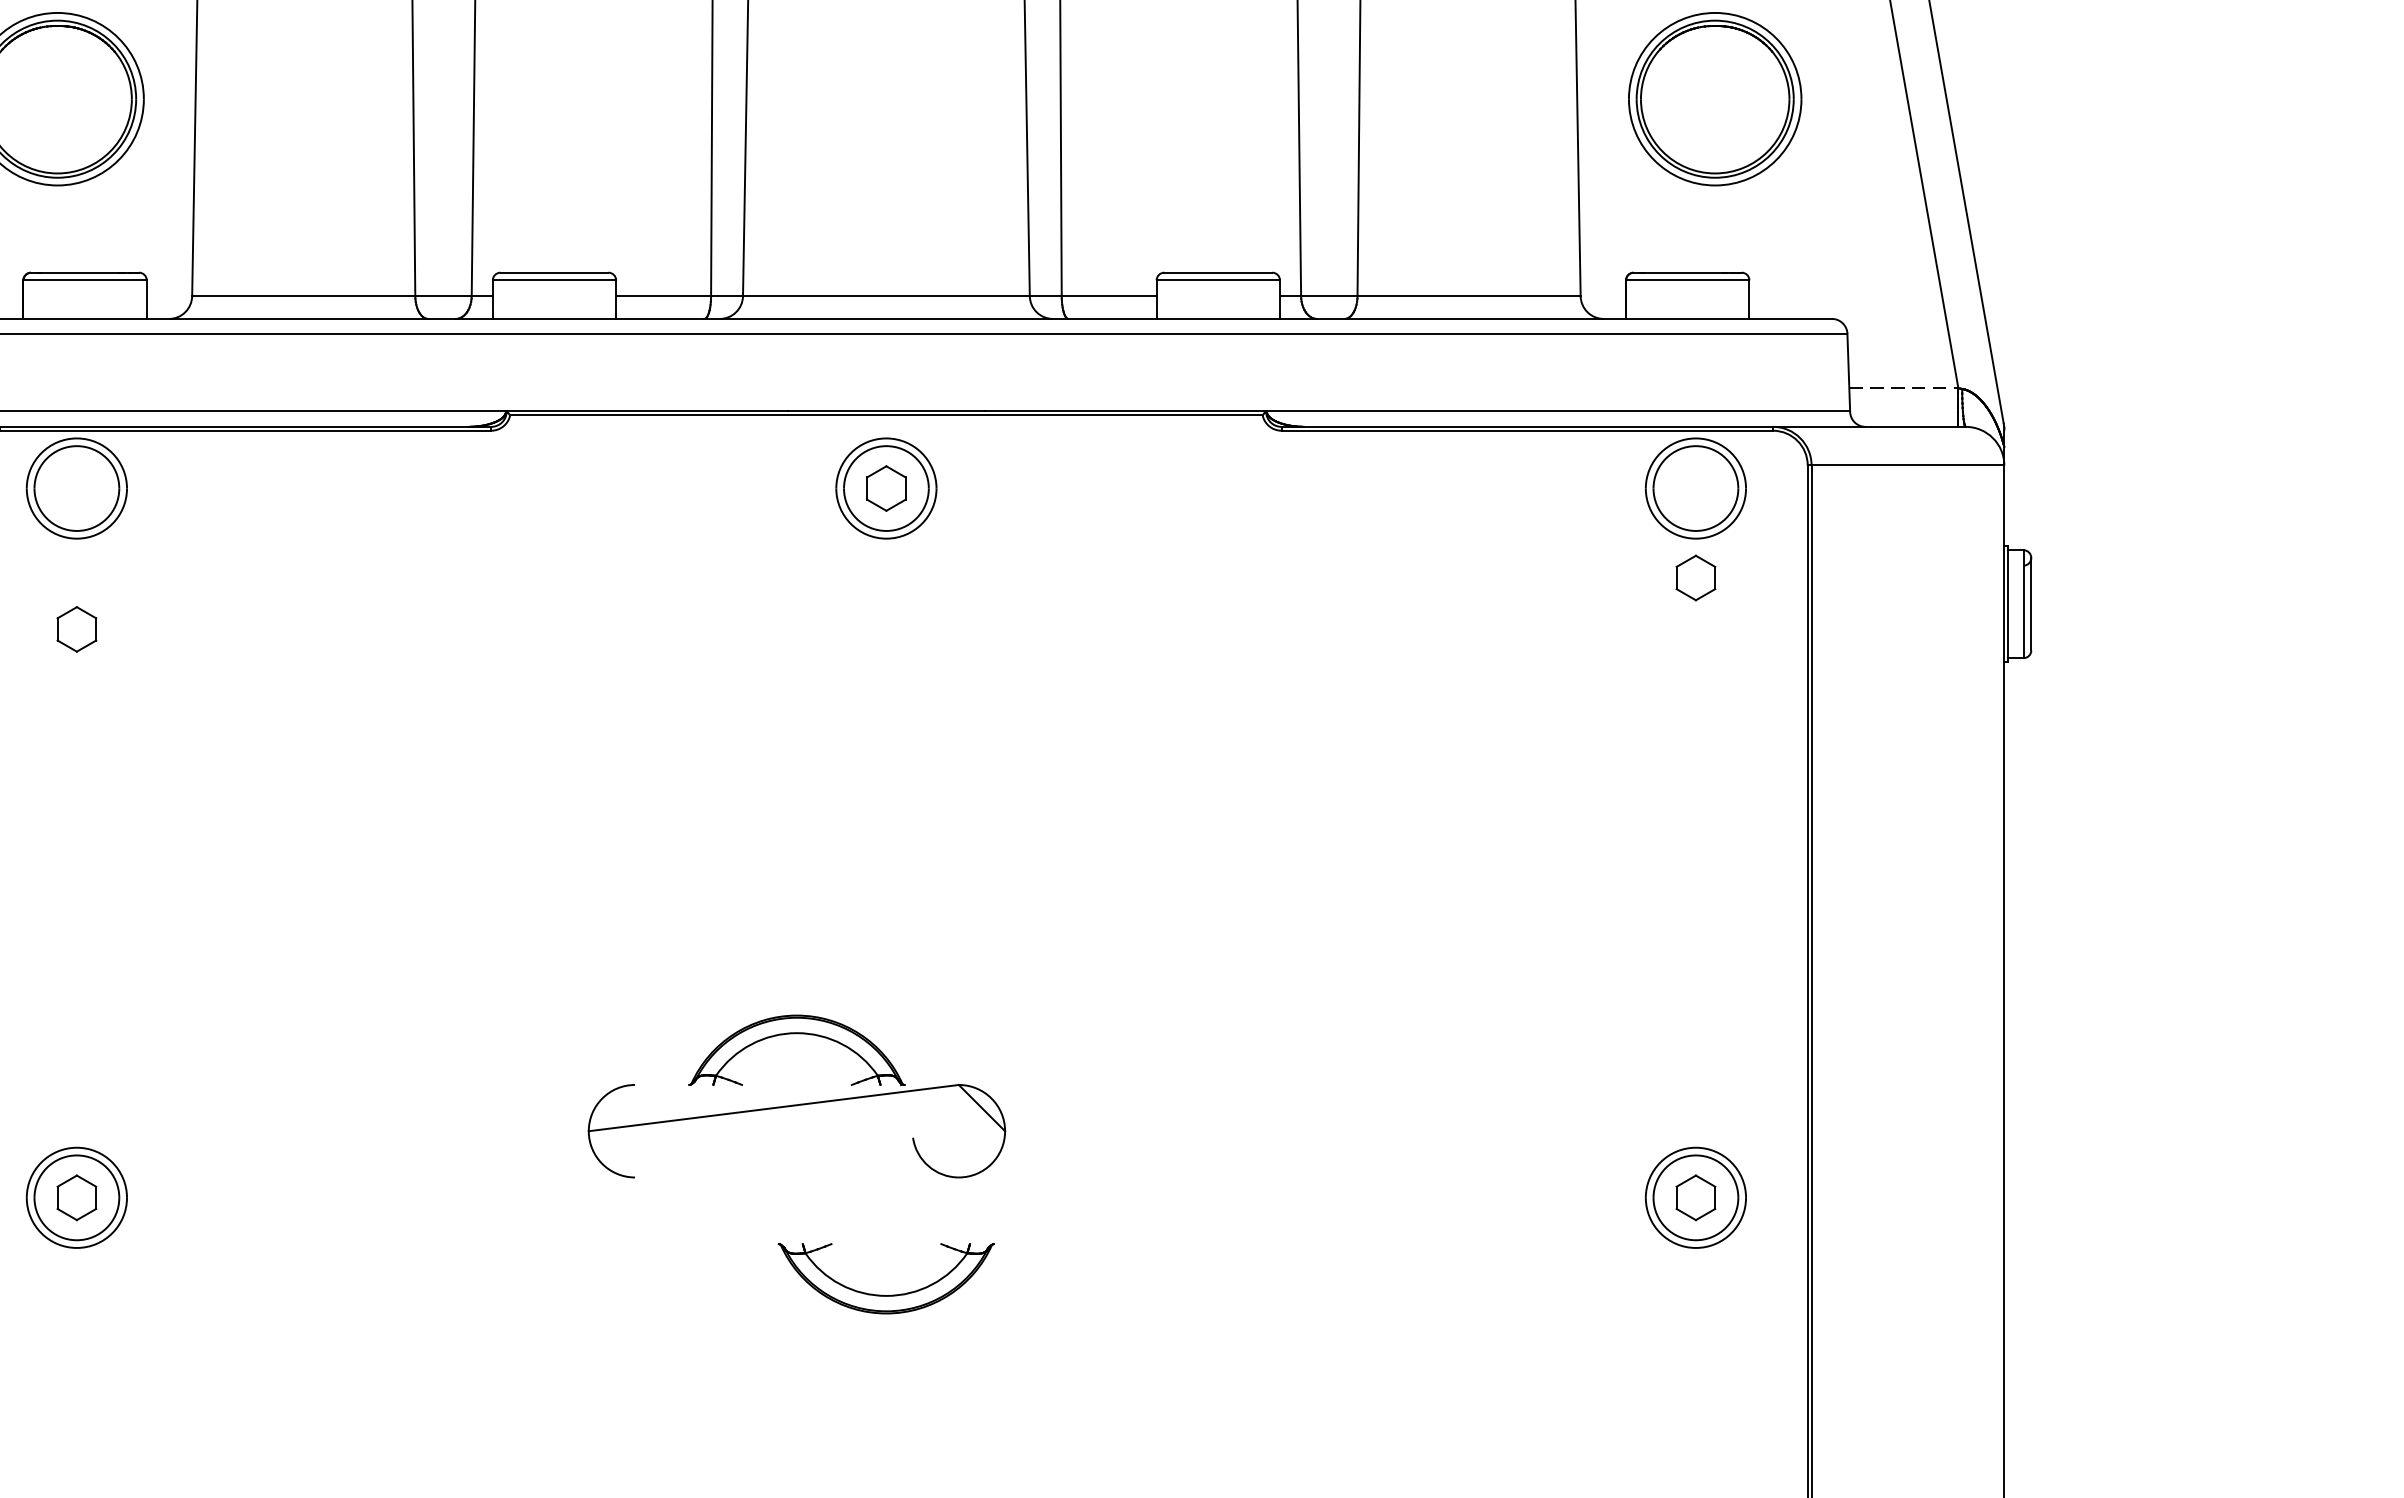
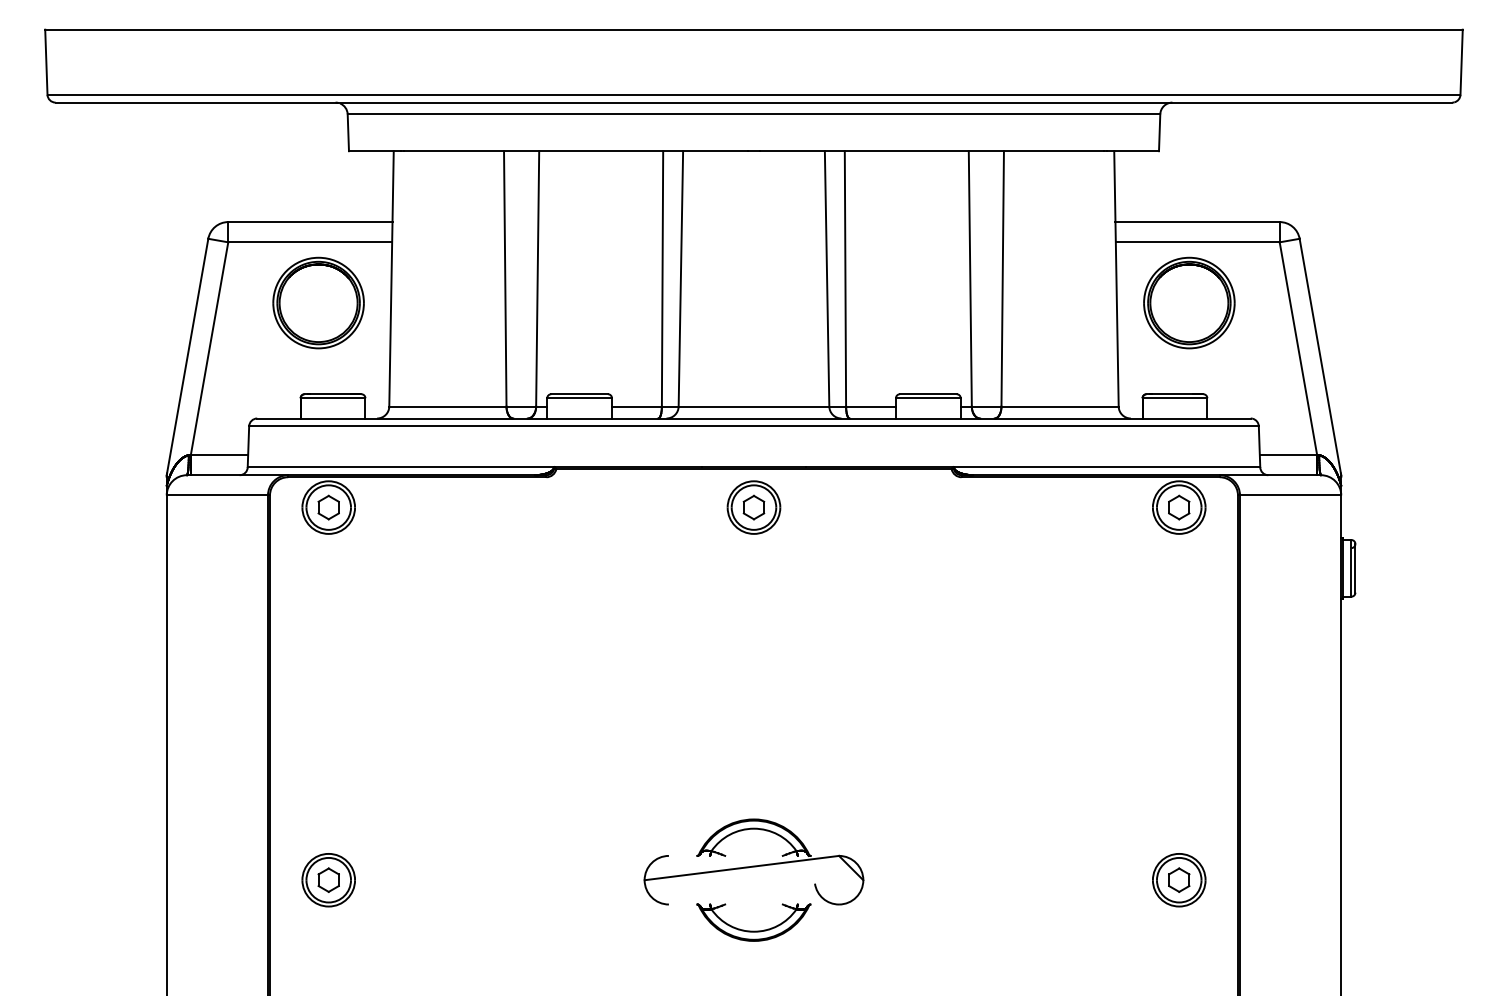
line: (1903, 387) -> (1288, 454), dashed -> solid
part: (1696, 577) -> (1179, 507), moved
part: (76, 629) -> (328, 507), moved
part: (796, 1095) -> (753, 861), moved

